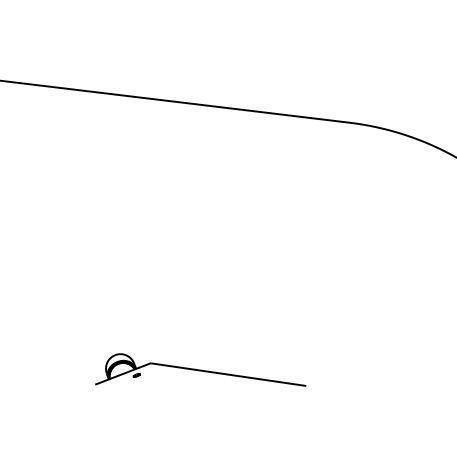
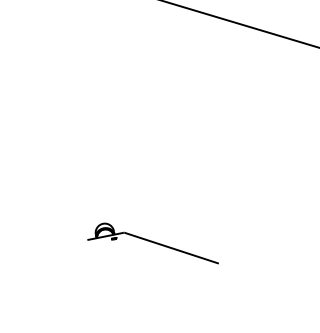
part: (200, 370) -> (154, 242), size x0.71

